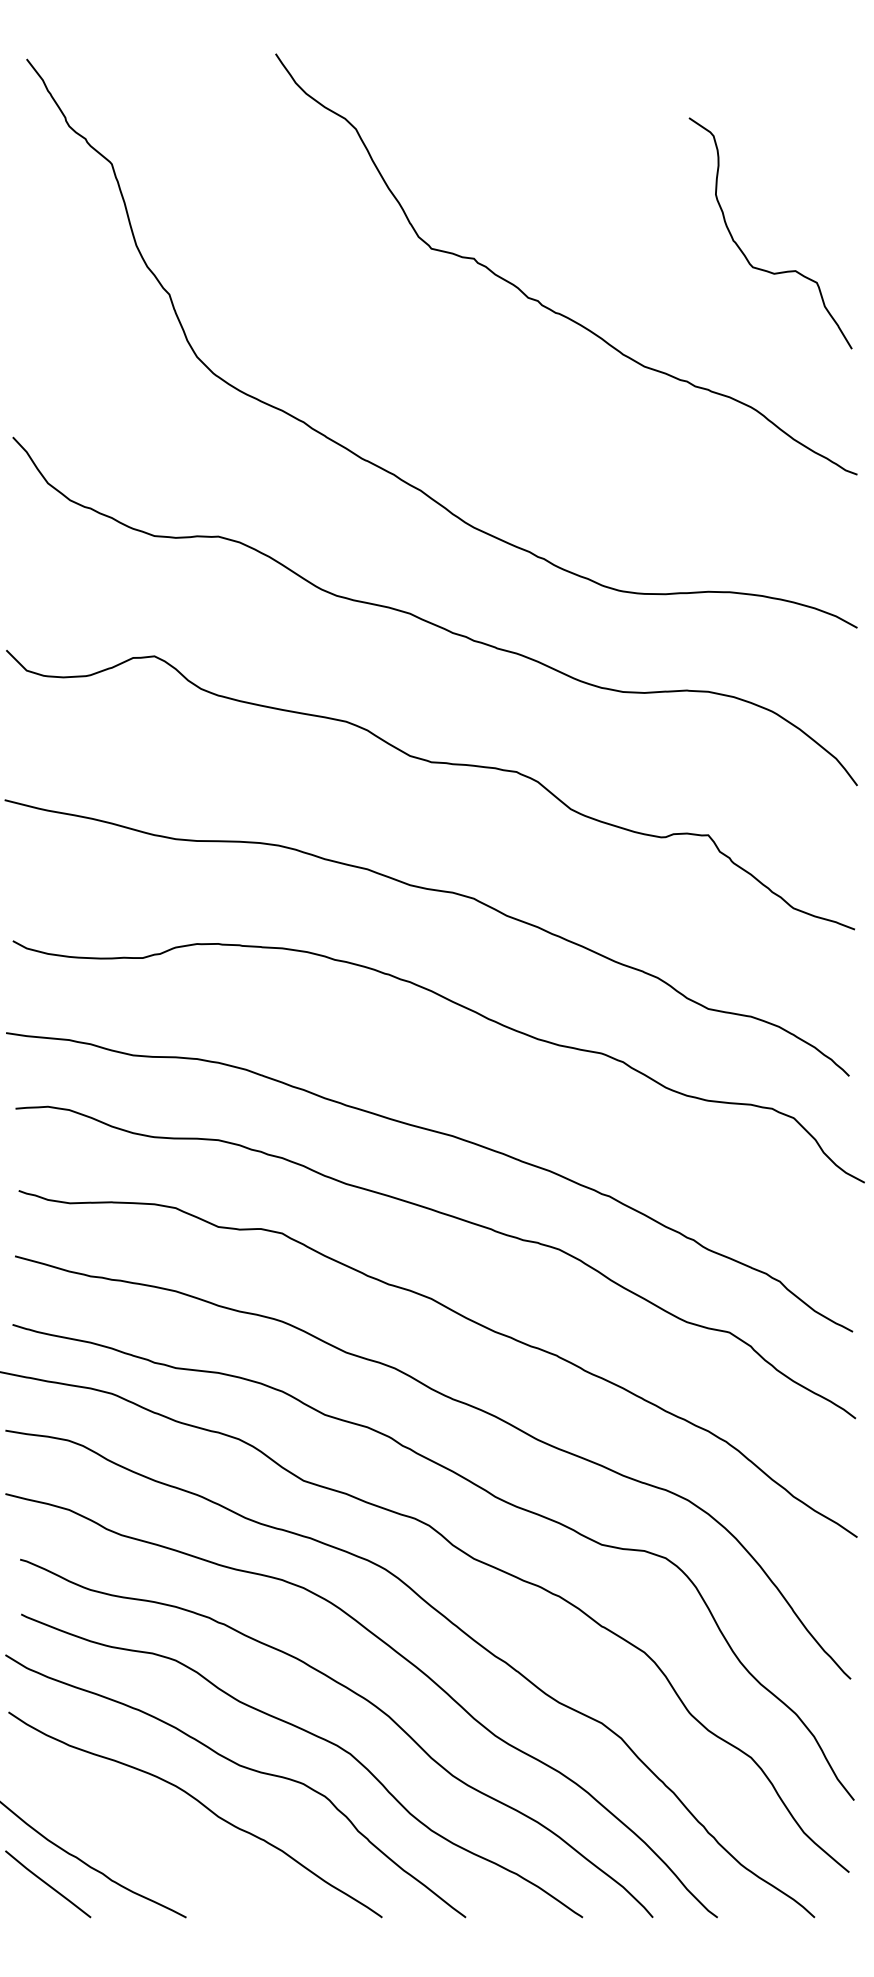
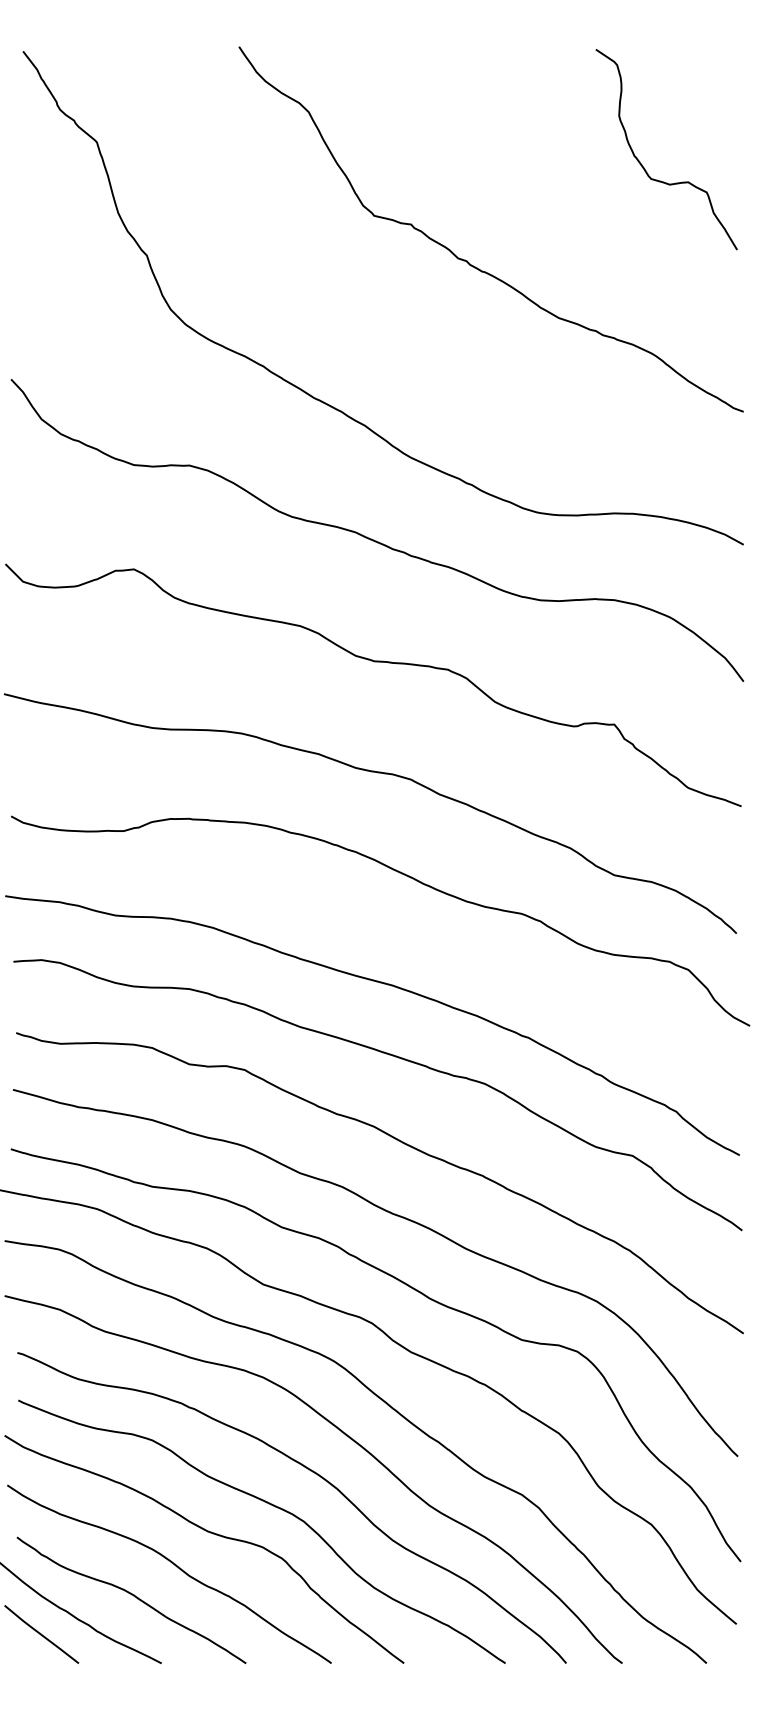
curve: (745, 254) -> (644, 167), moved
curve: (154, 1840) -> (133, 1596), added

